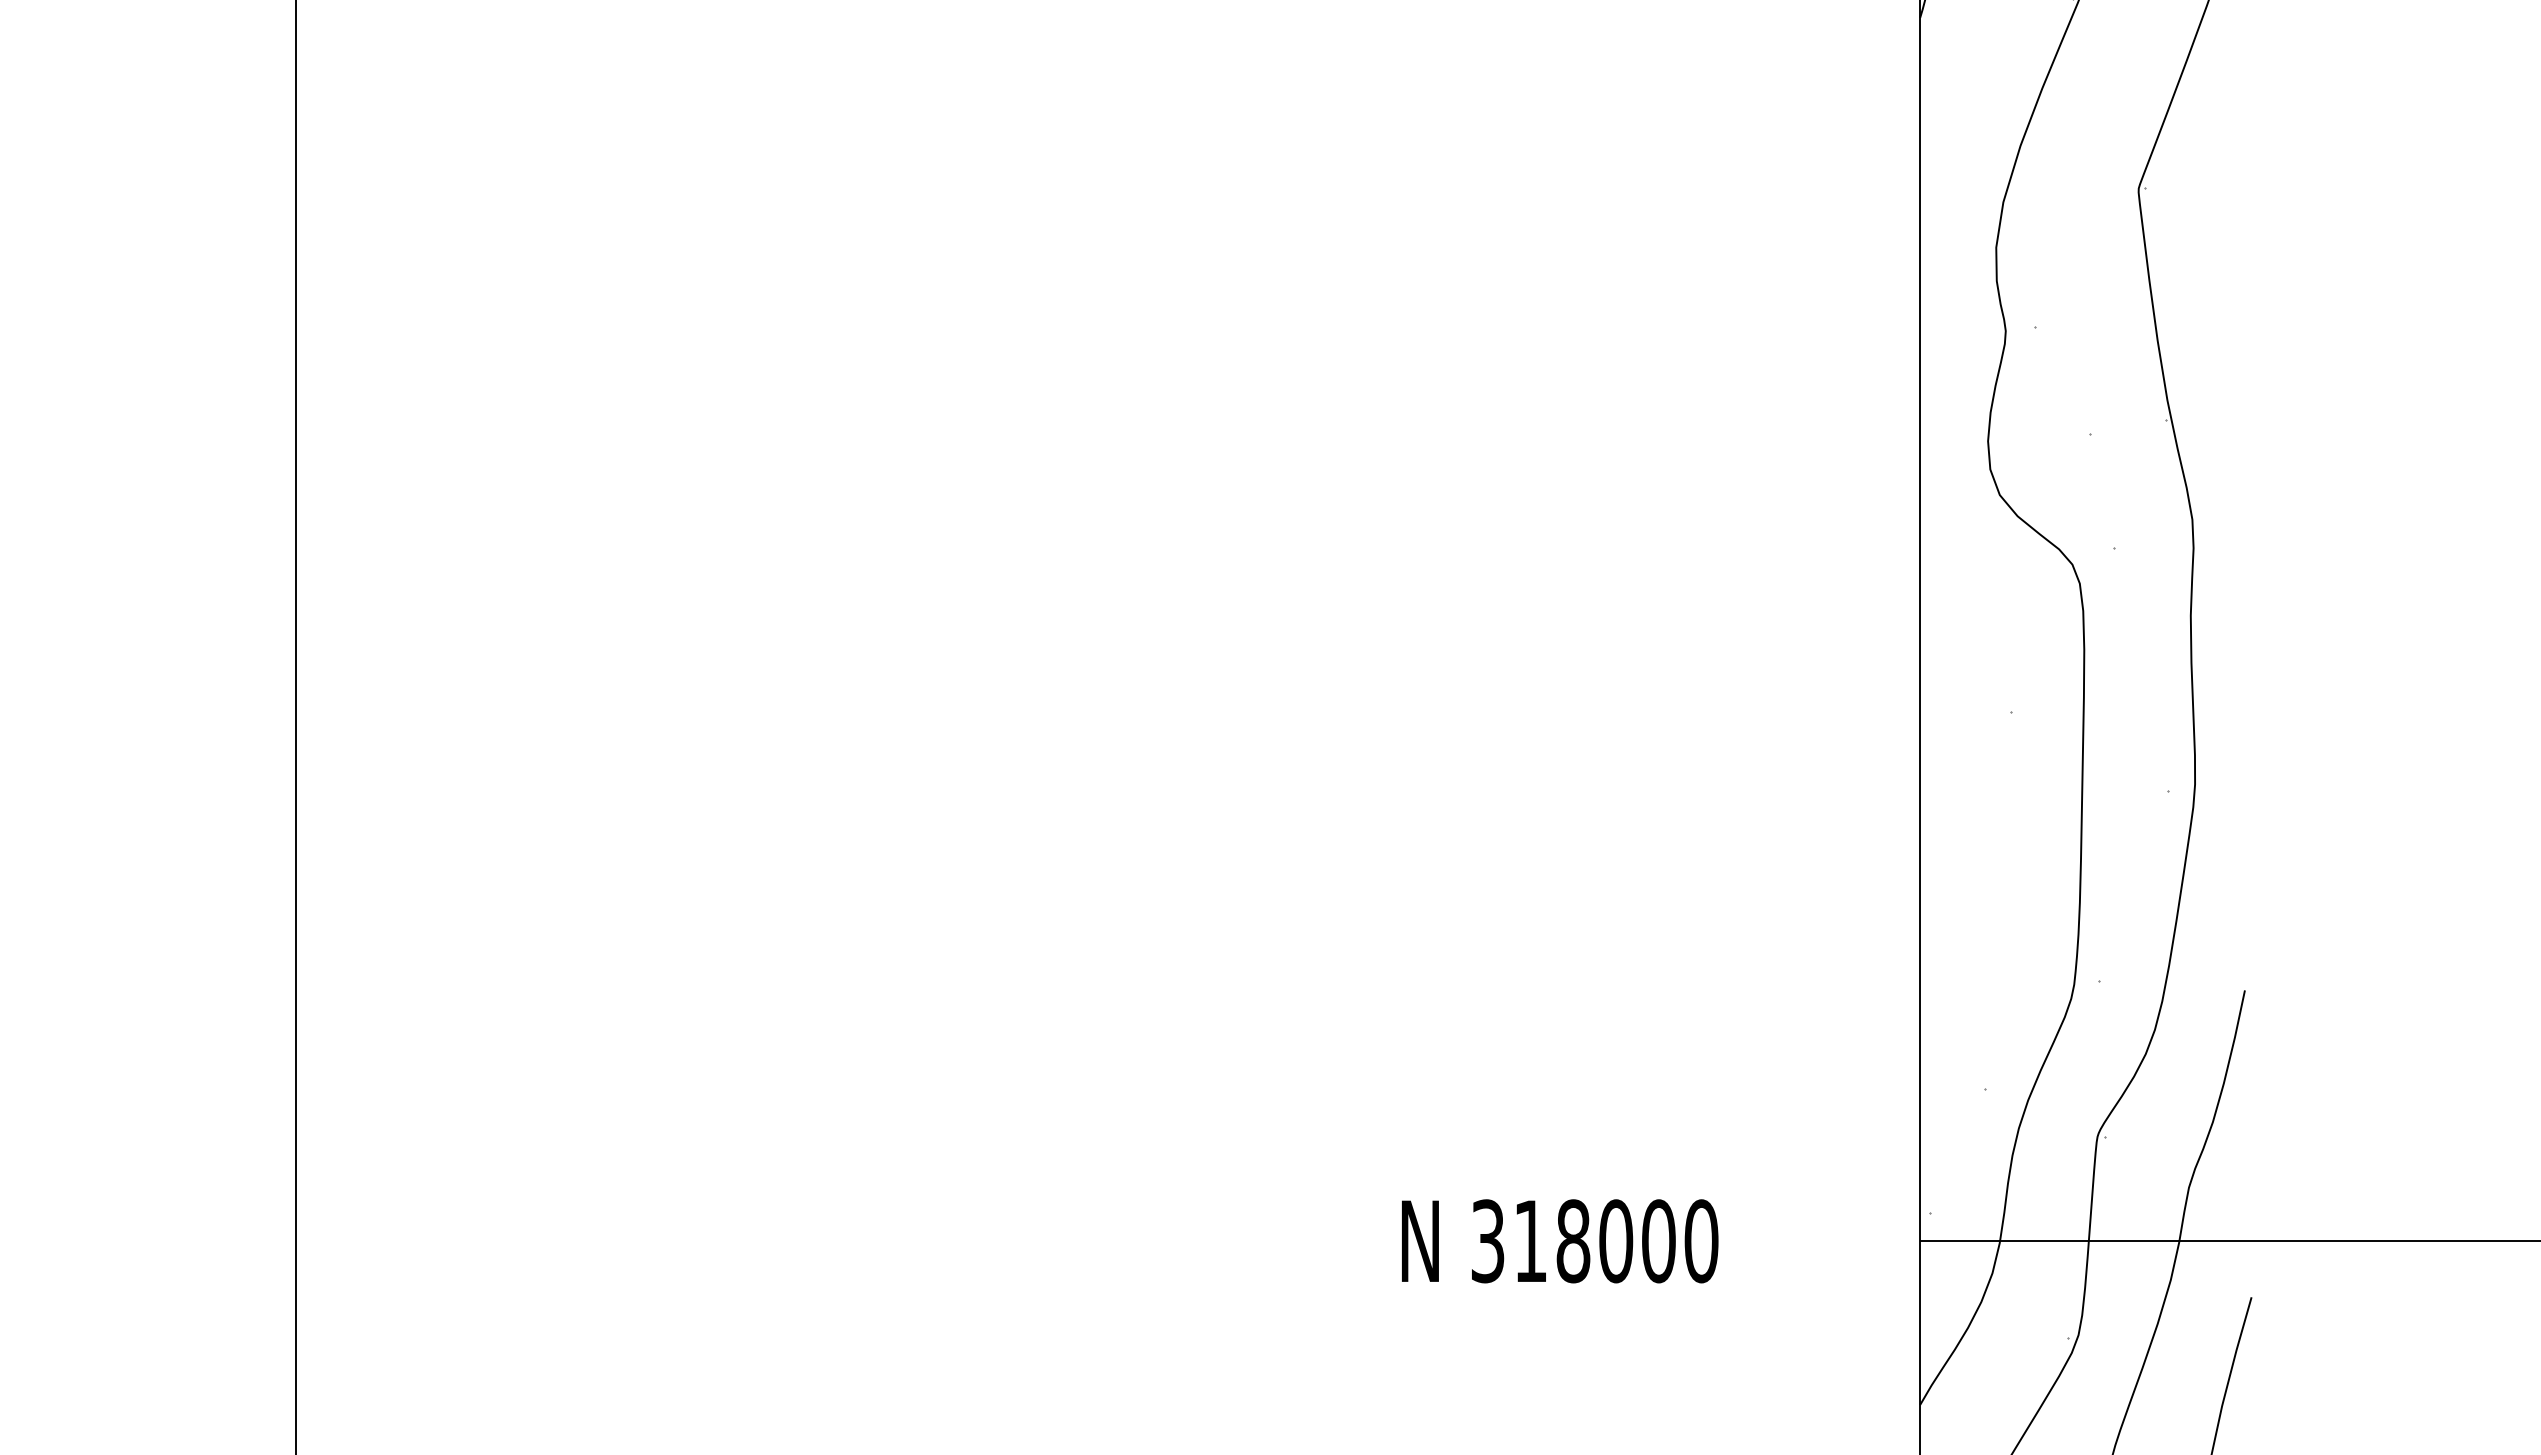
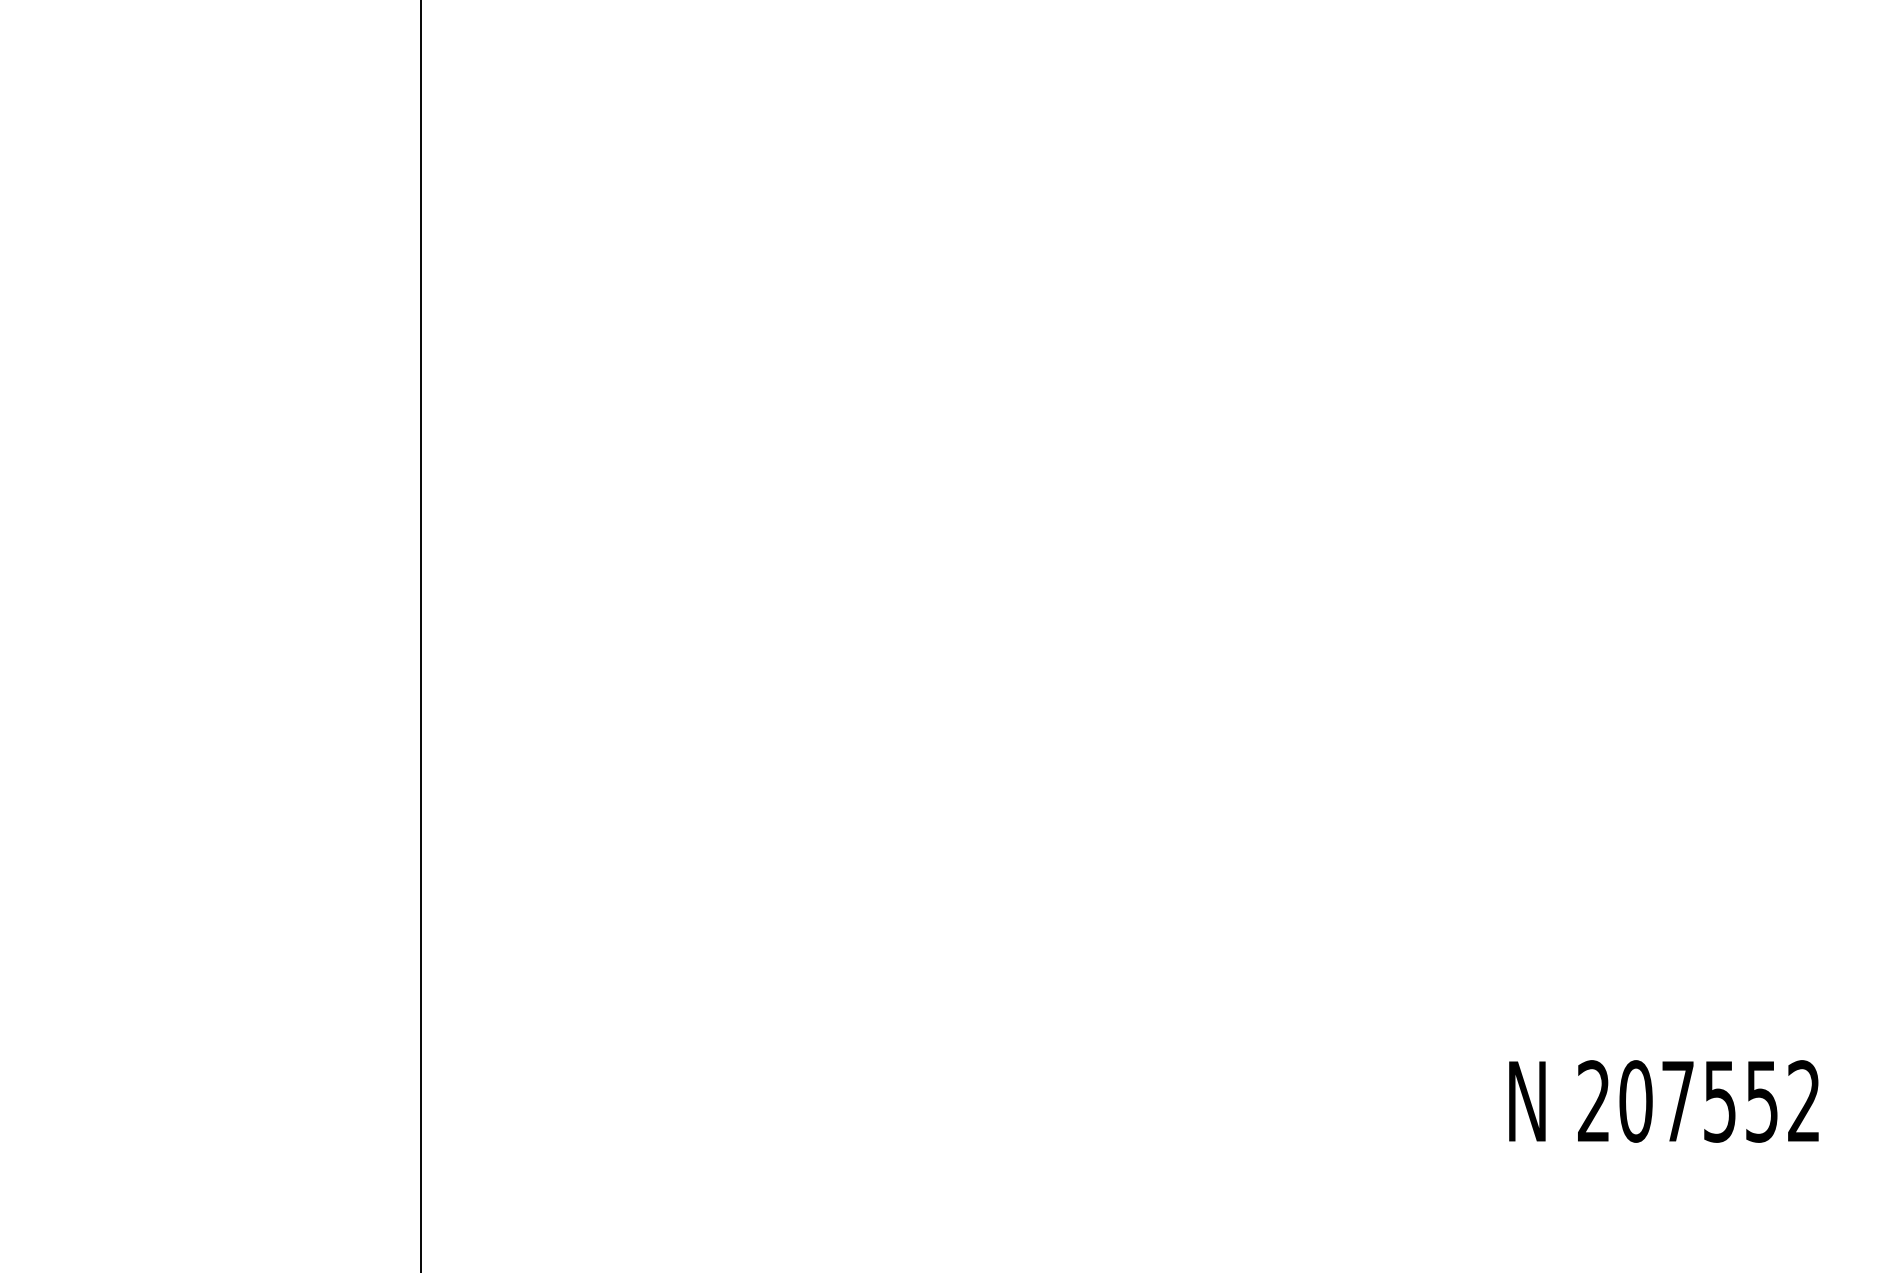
text: (1594, 1241) -> (1698, 1101), 318000 -> 207552

